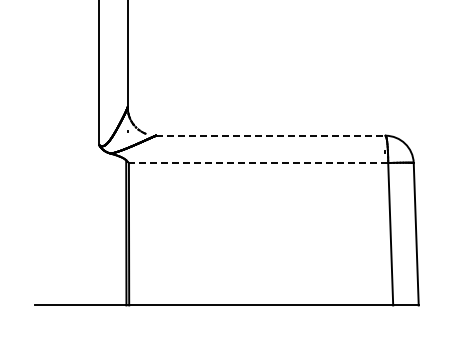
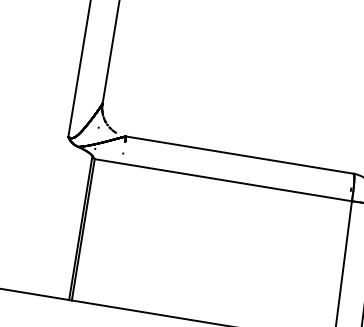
line: (270, 135) -> (239, 154), dashed -> solid
line: (258, 163) -> (223, 180), dashed -> solid

